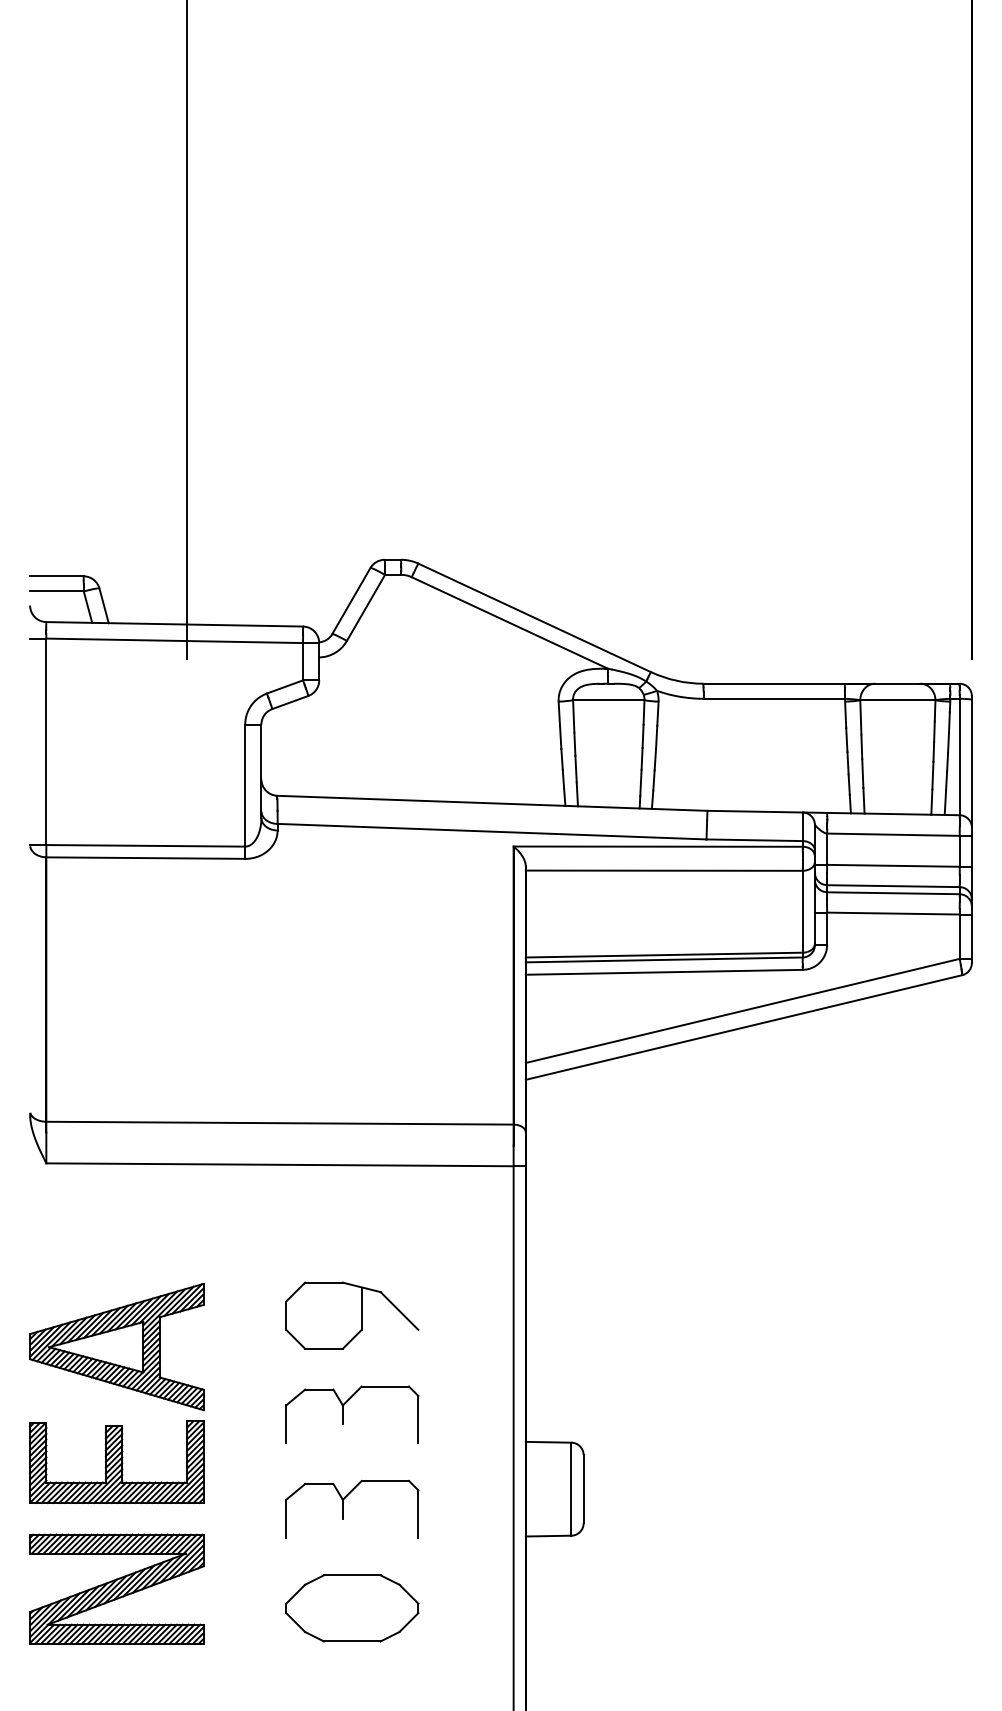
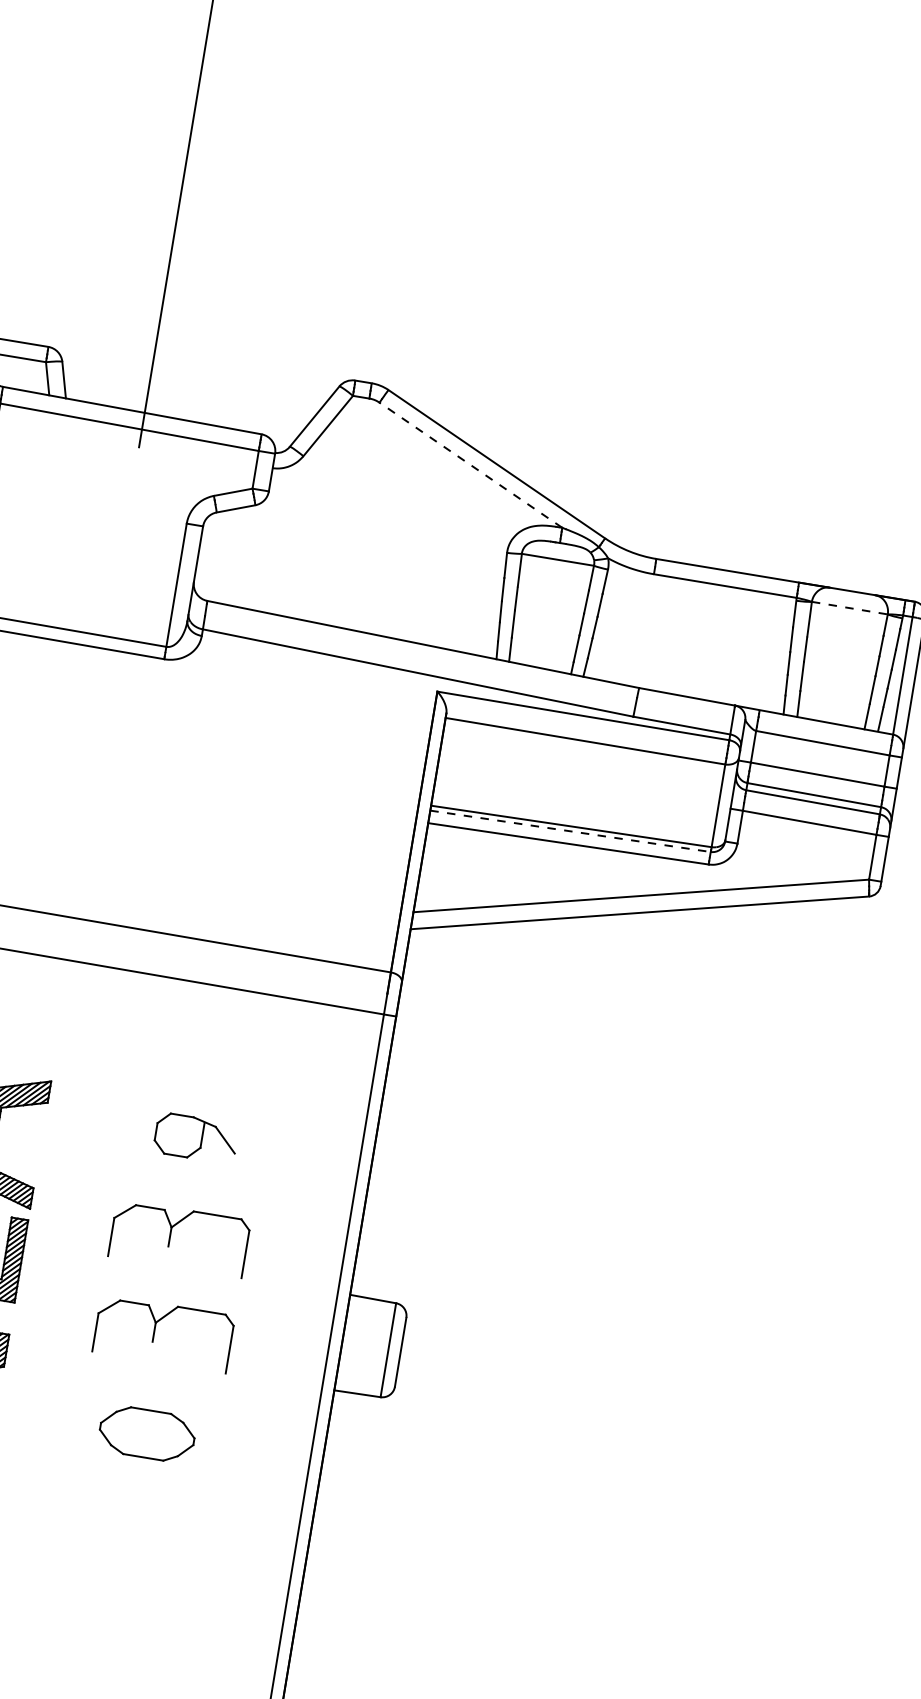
line: (509, 622) -> (470, 464), solid -> dashed
line: (897, 700) -> (849, 608), solid -> dashed
line: (664, 959) -> (570, 830), solid -> dashed
part: (352, 1315) -> (196, 1138), size x0.6
part: (352, 1608) -> (147, 1434), size x0.7

